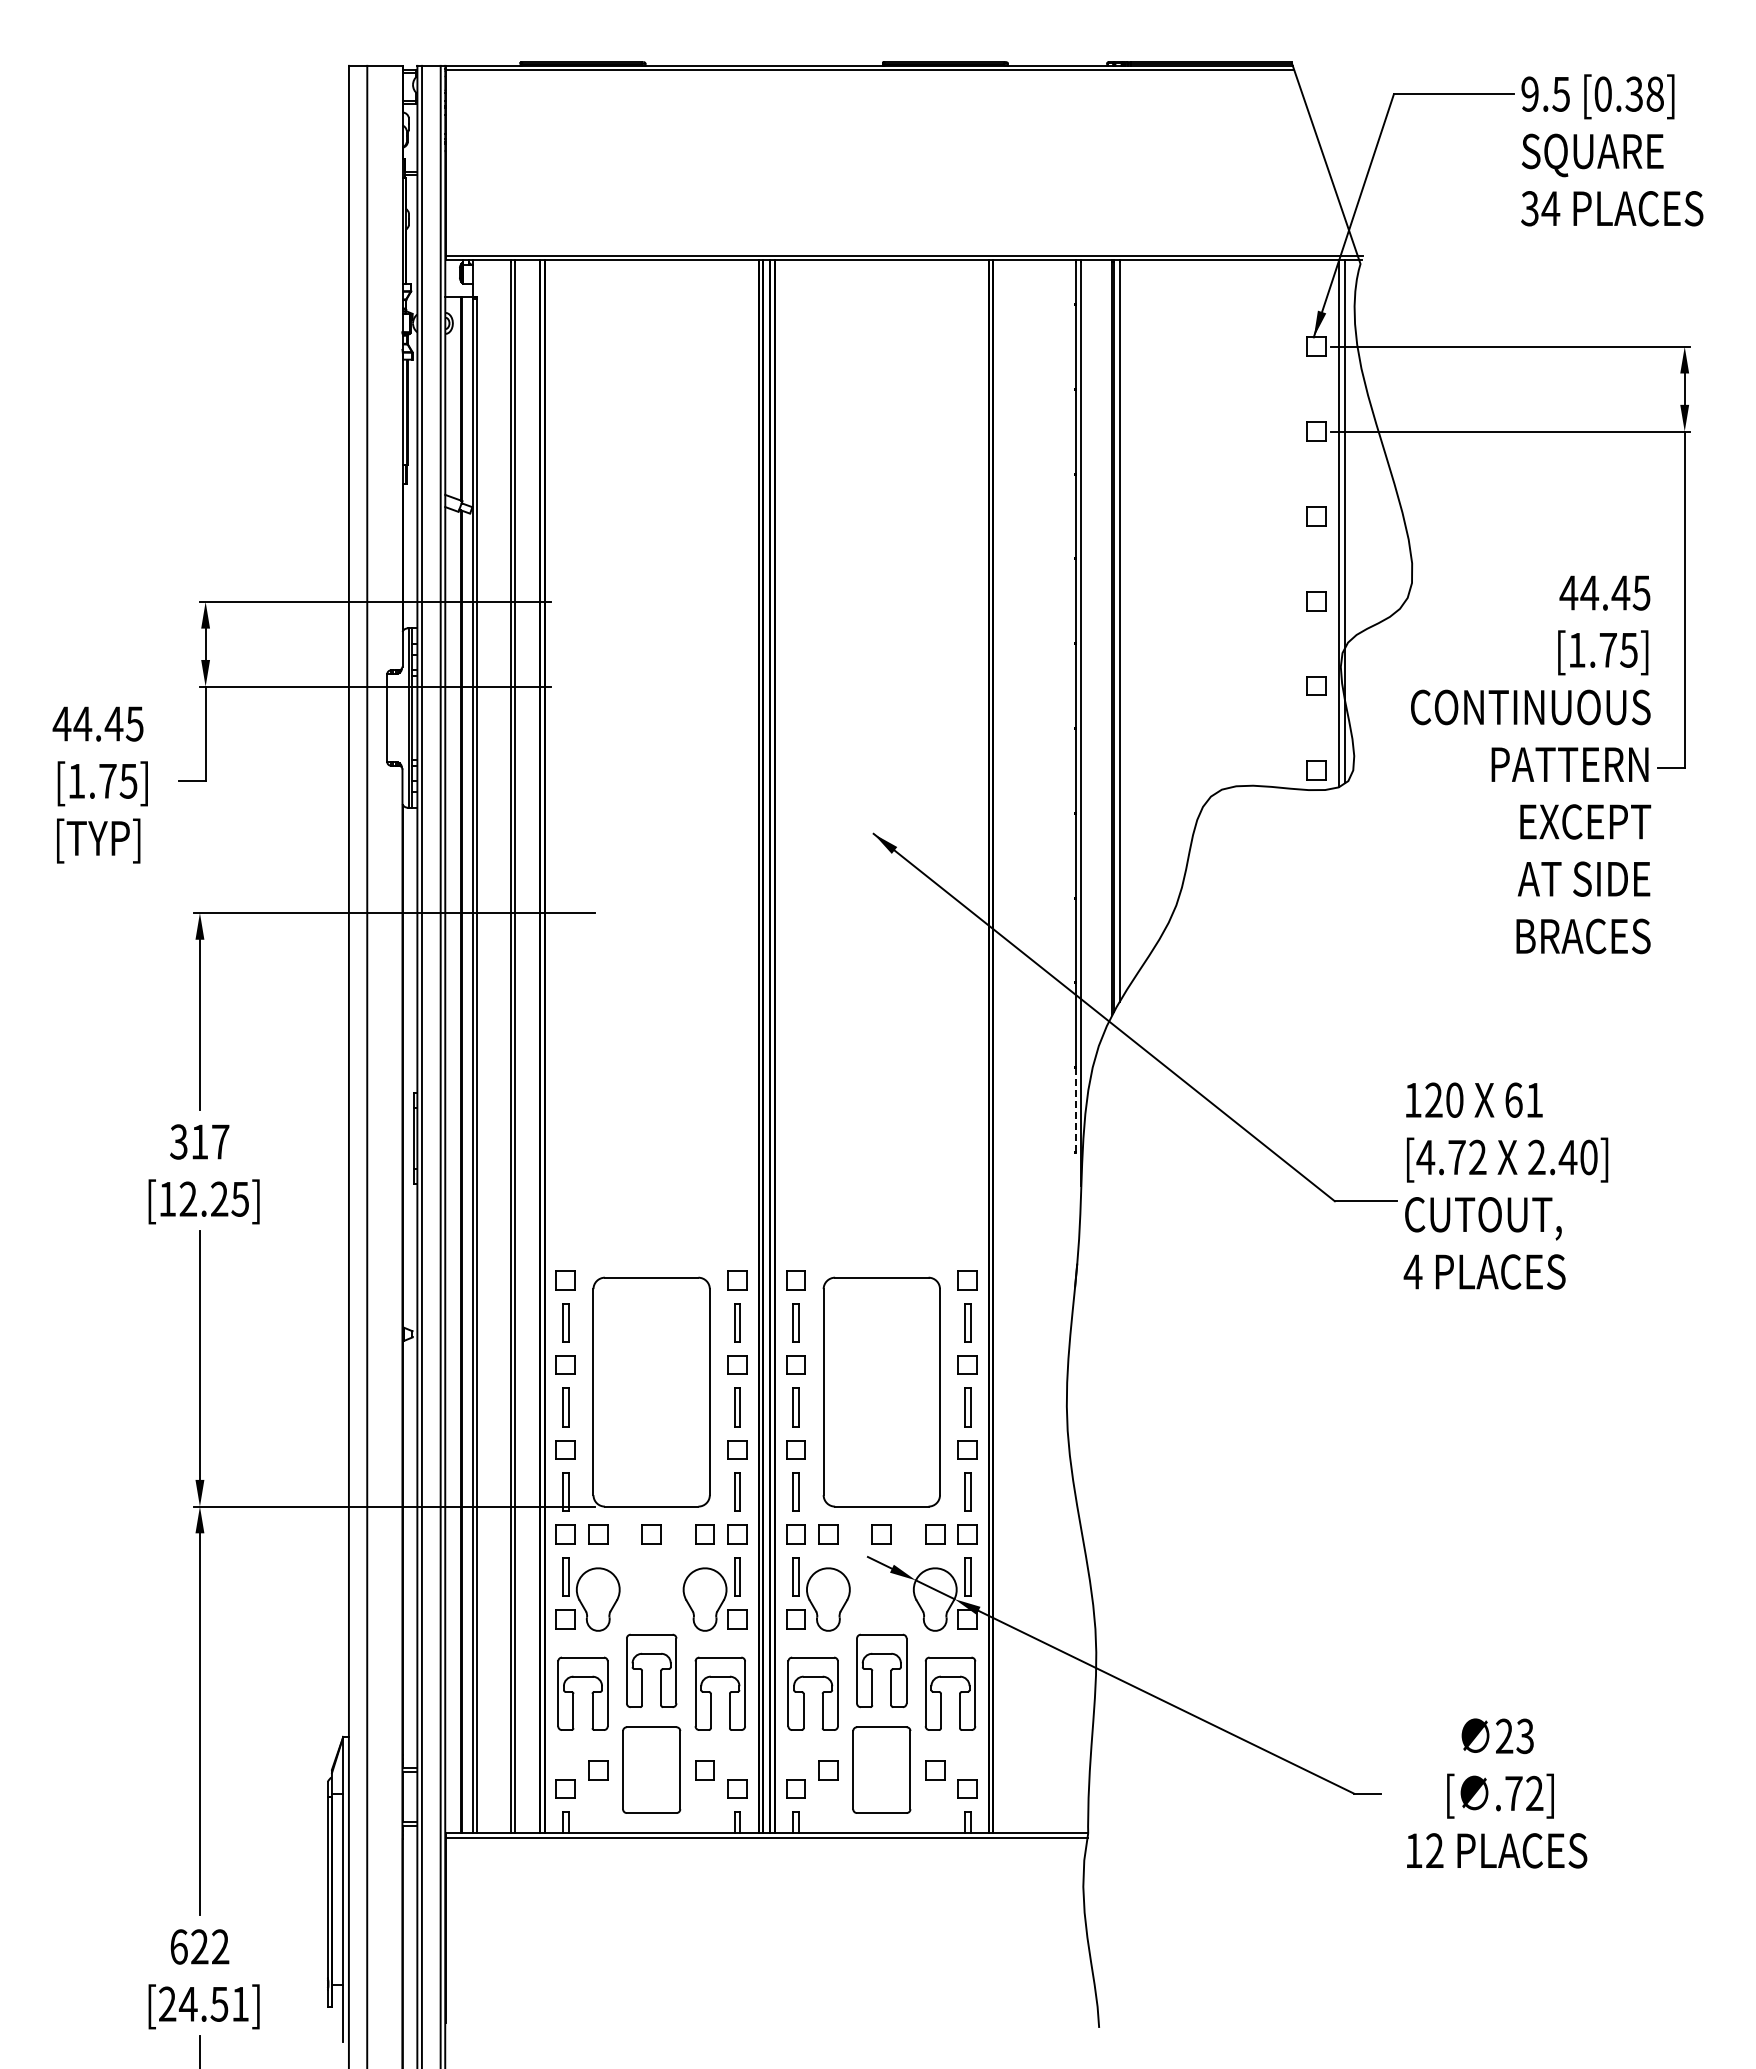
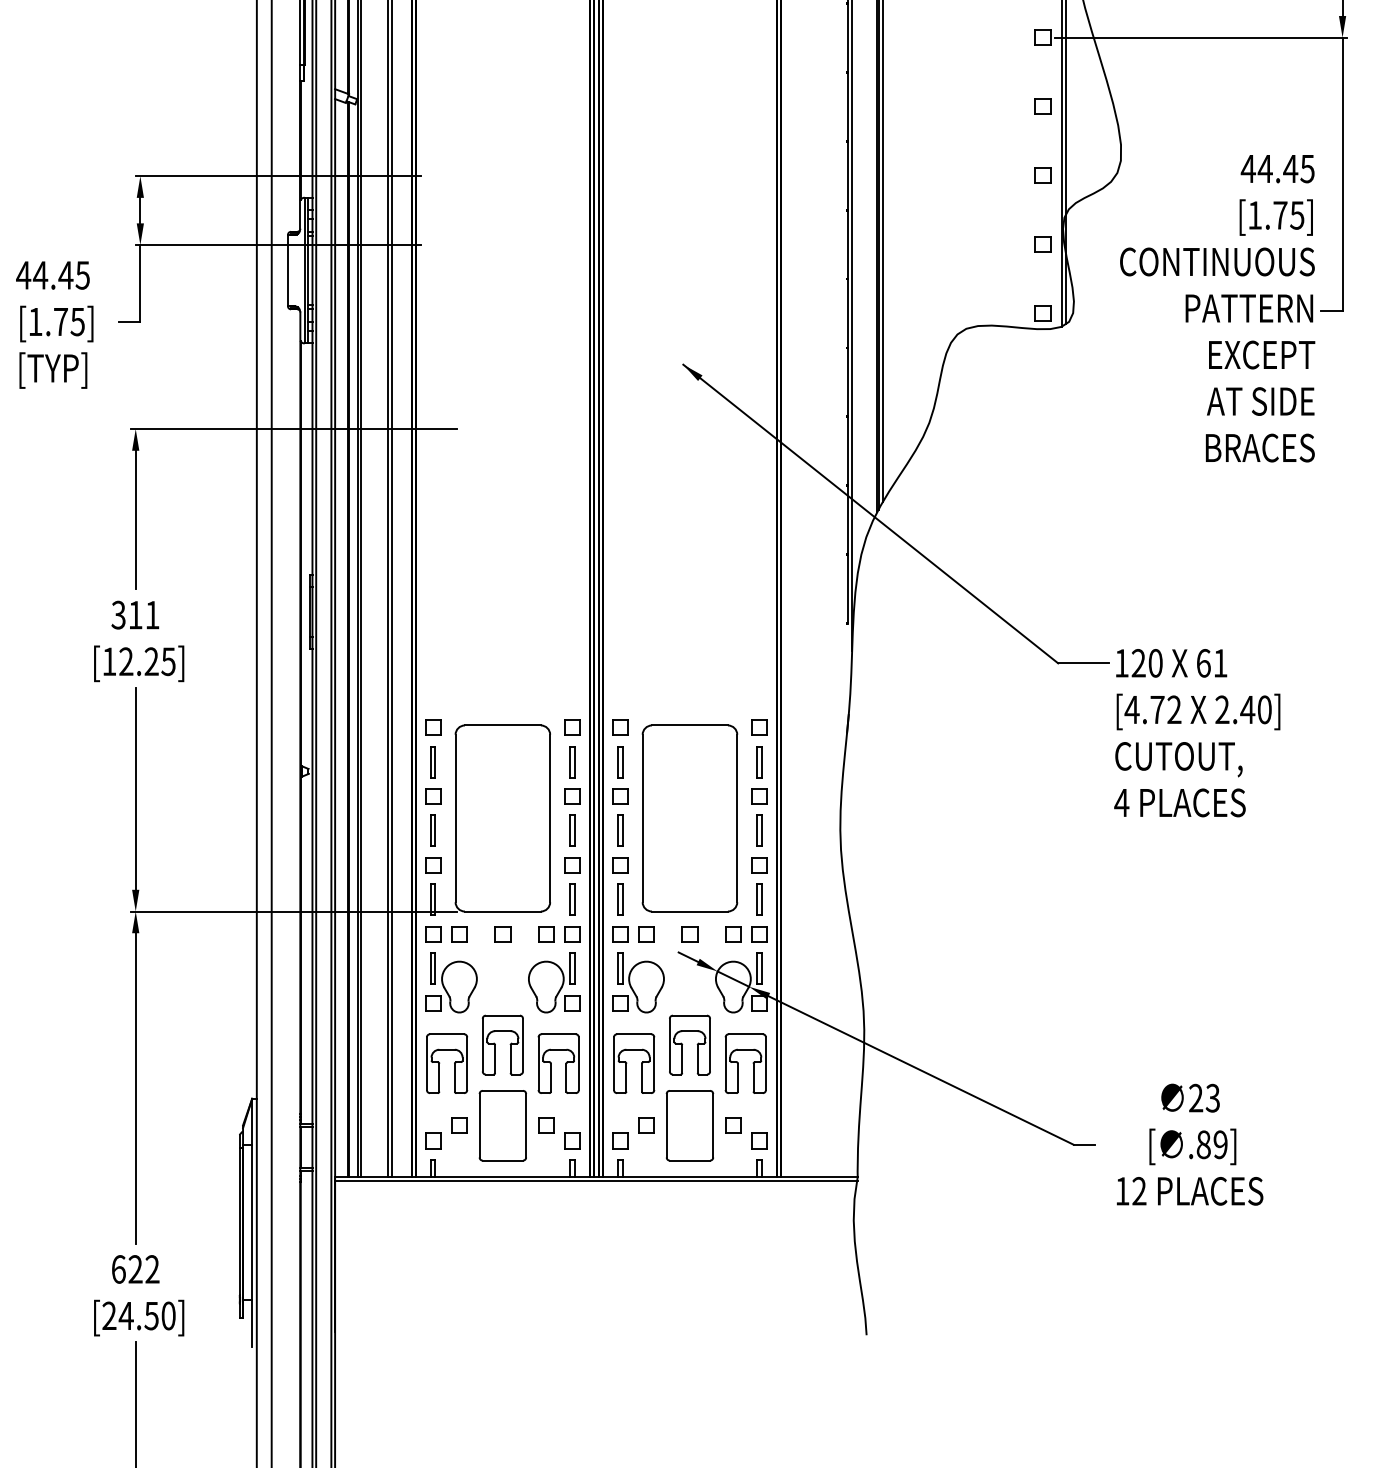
line: (1075, 1110) -> (847, 589), dashed -> solid
text: (220, 1141) -> (152, 614), 317 -> 311
text: (1505, 1185) -> (1196, 732), moved
text: (1524, 1793) -> (1212, 1144), .72] -> .89]
text: (240, 2003) -> (168, 1315), [24.51] -> [24.50]

